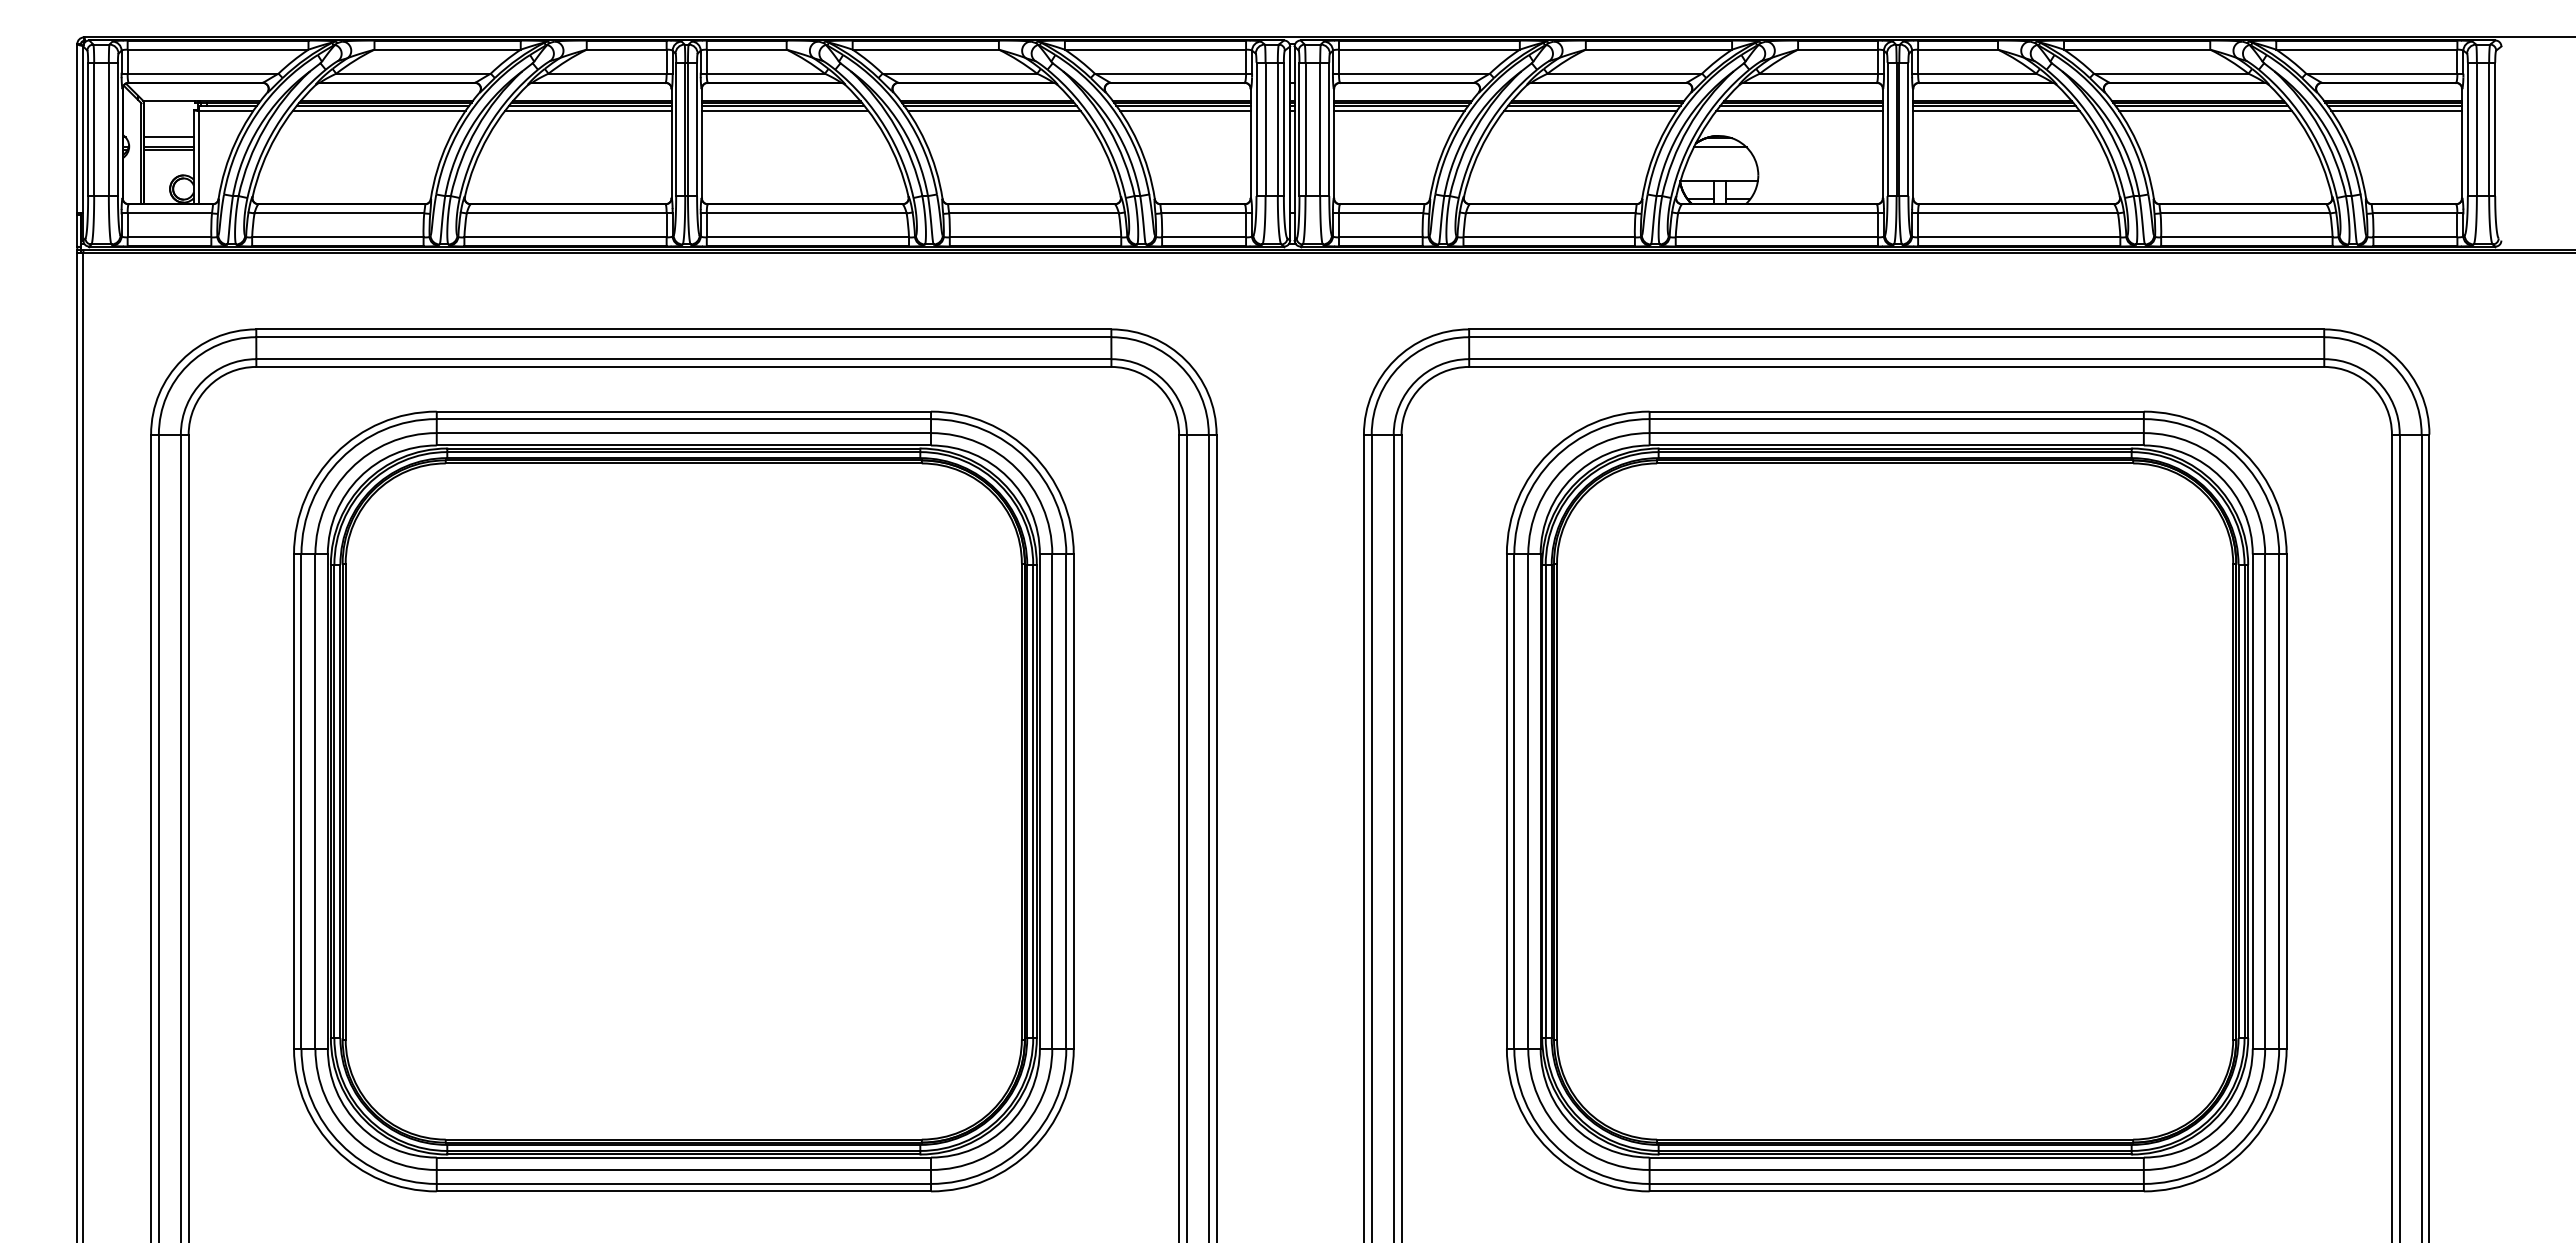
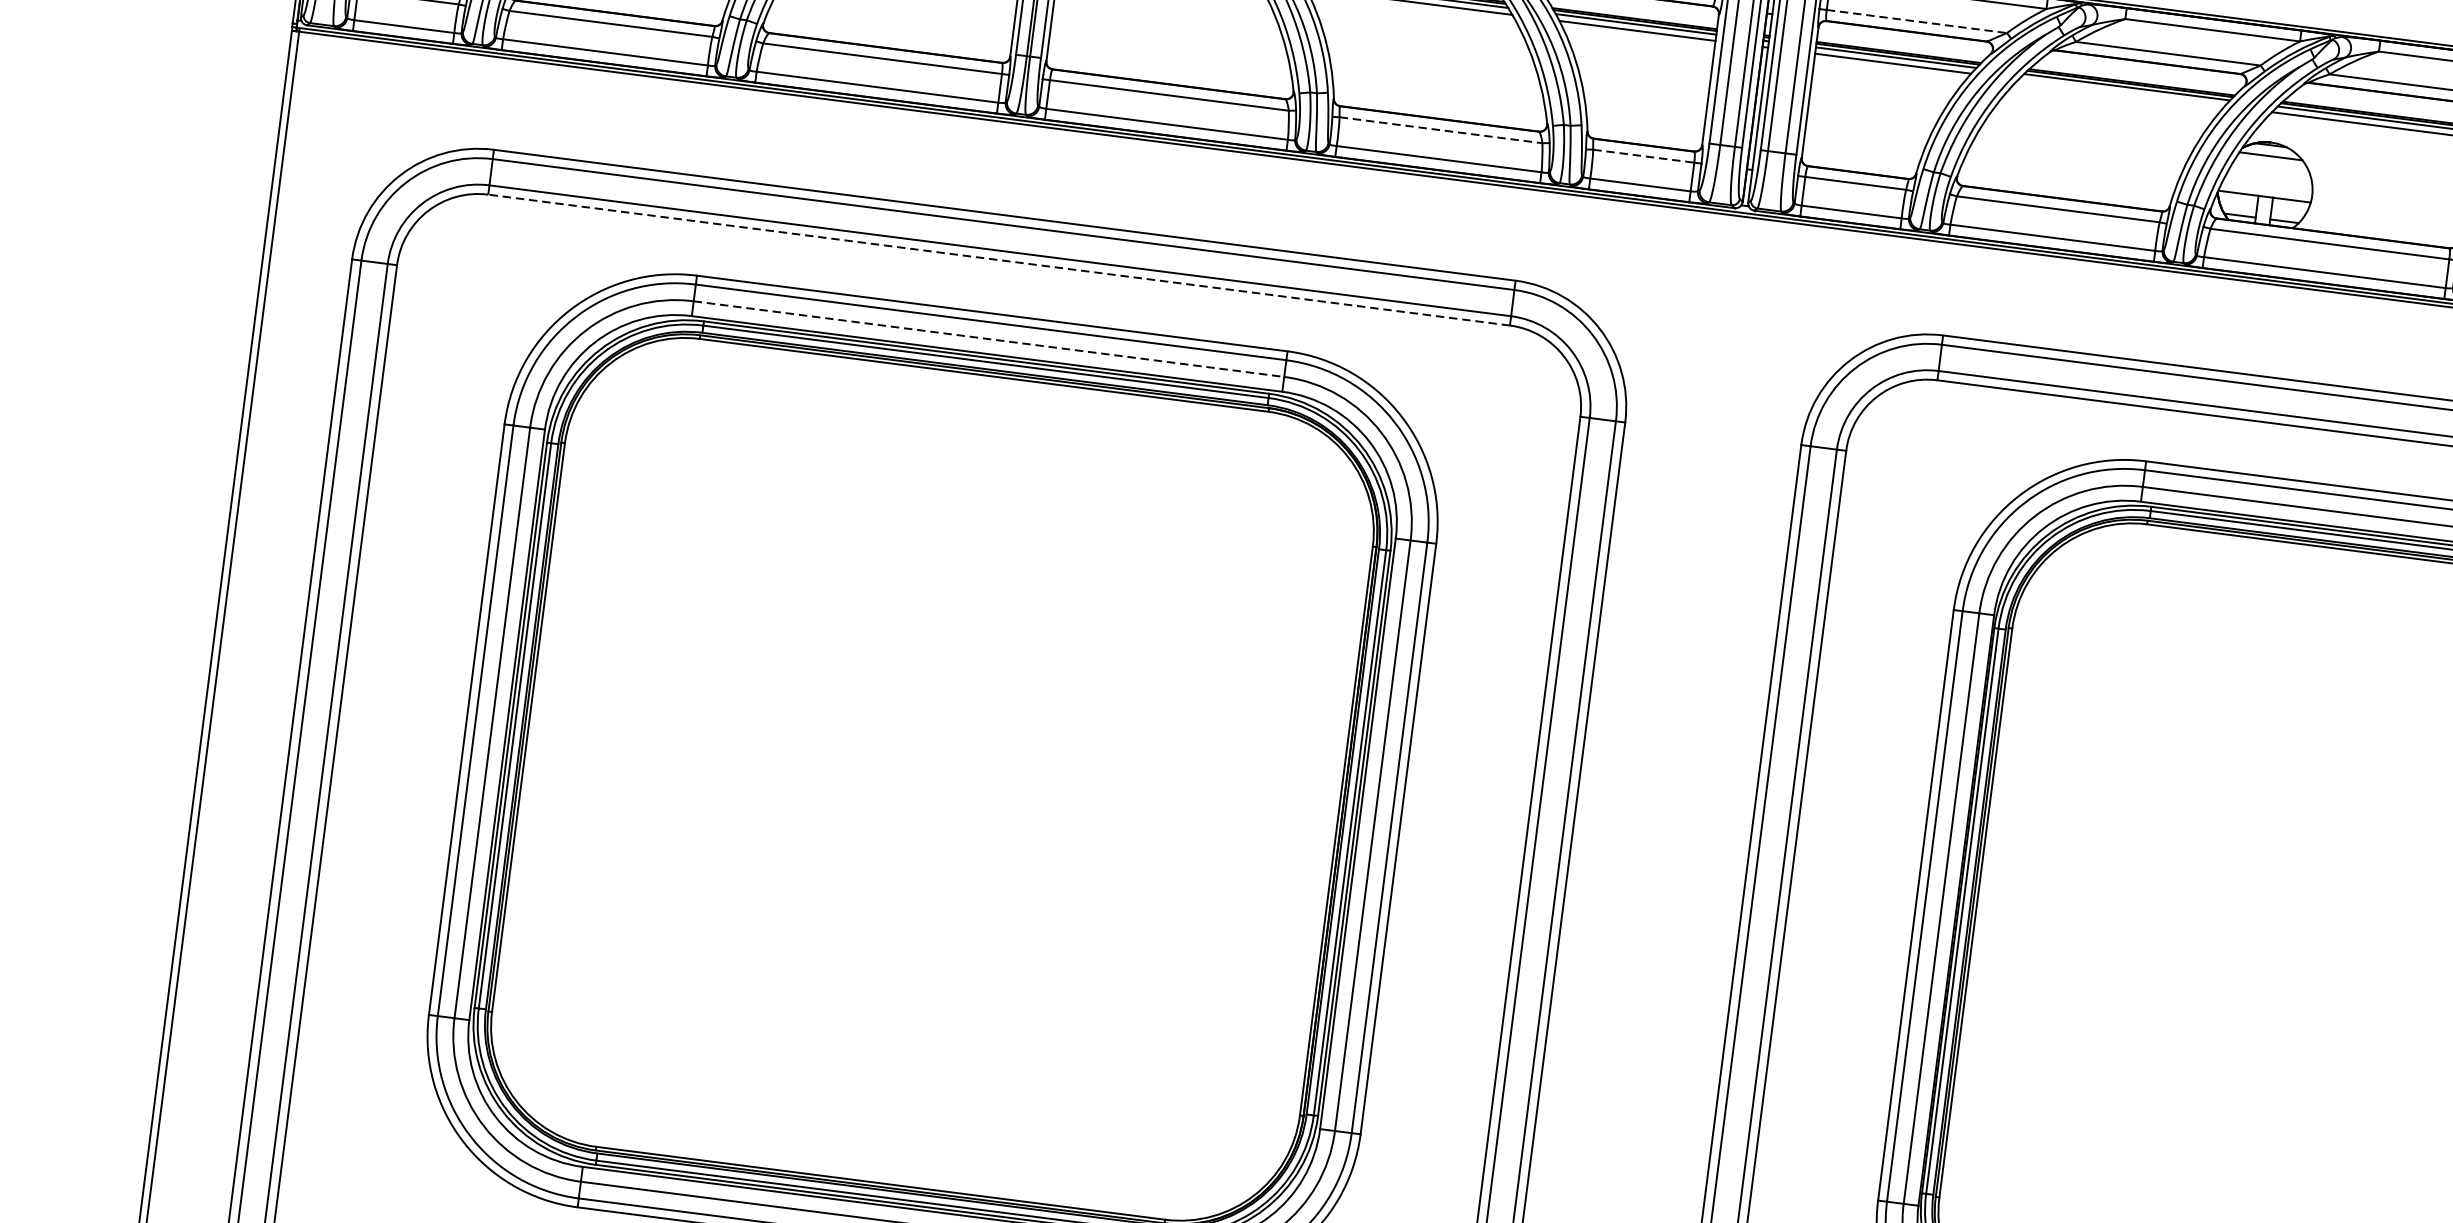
line: (1414, 73) -> (1916, 21), solid -> dashed
line: (1590, 110) -> (2121, 92), removed
line: (1034, 213) -> (1441, 130), solid -> dashed
line: (1204, 213) -> (1644, 156), solid -> dashed
line: (683, 366) -> (998, 259), solid -> dashed
line: (684, 433) -> (989, 339), solid -> dashed

